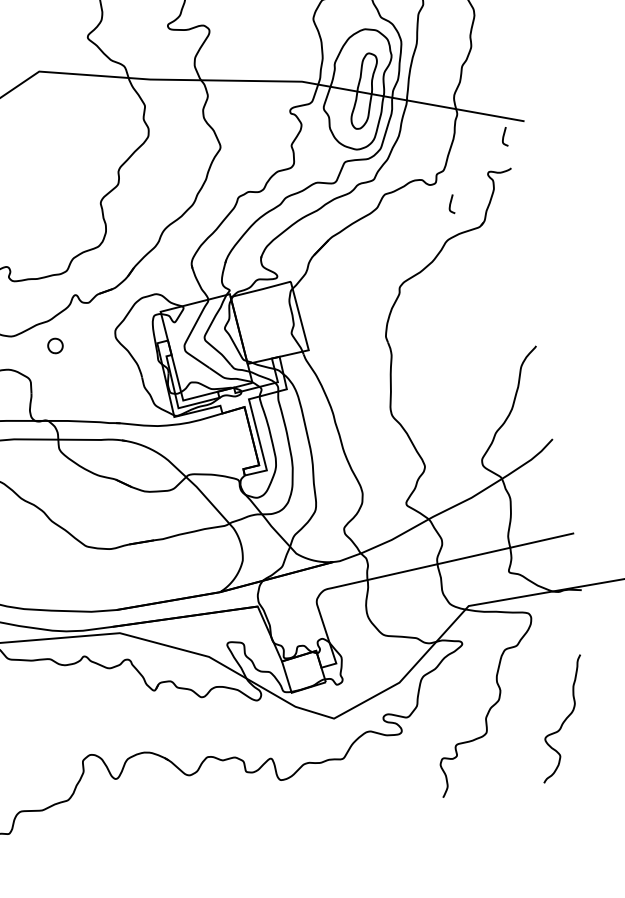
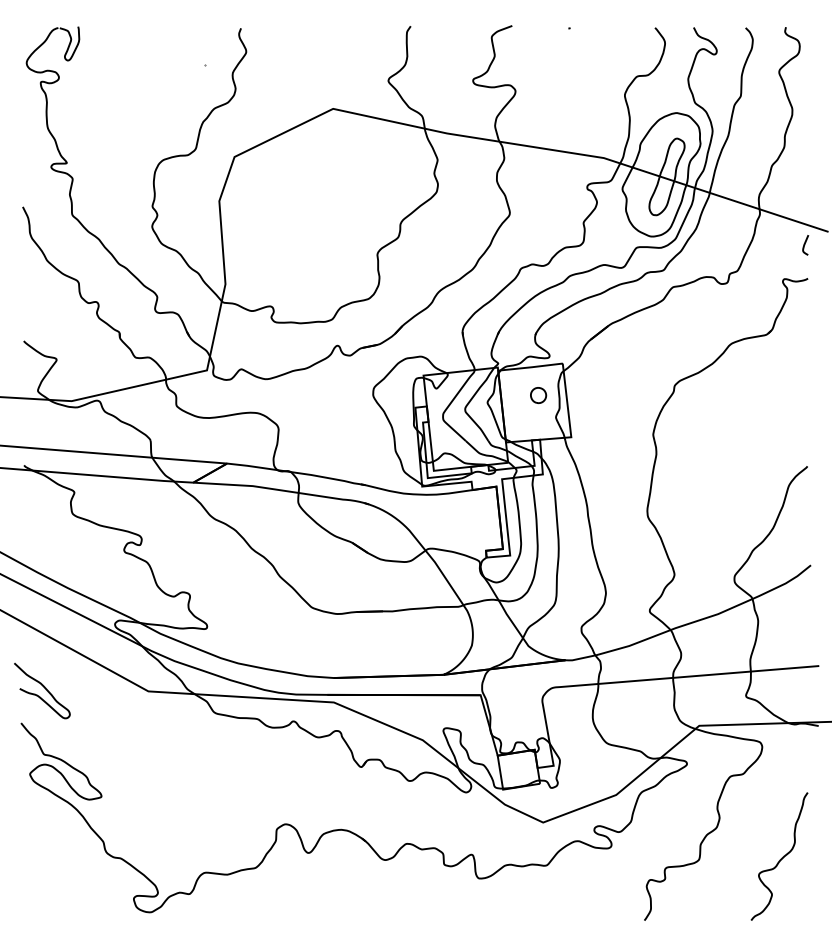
curve: (451, 204) -> (740, 307), removed
part: (55, 345) -> (538, 395), moved

